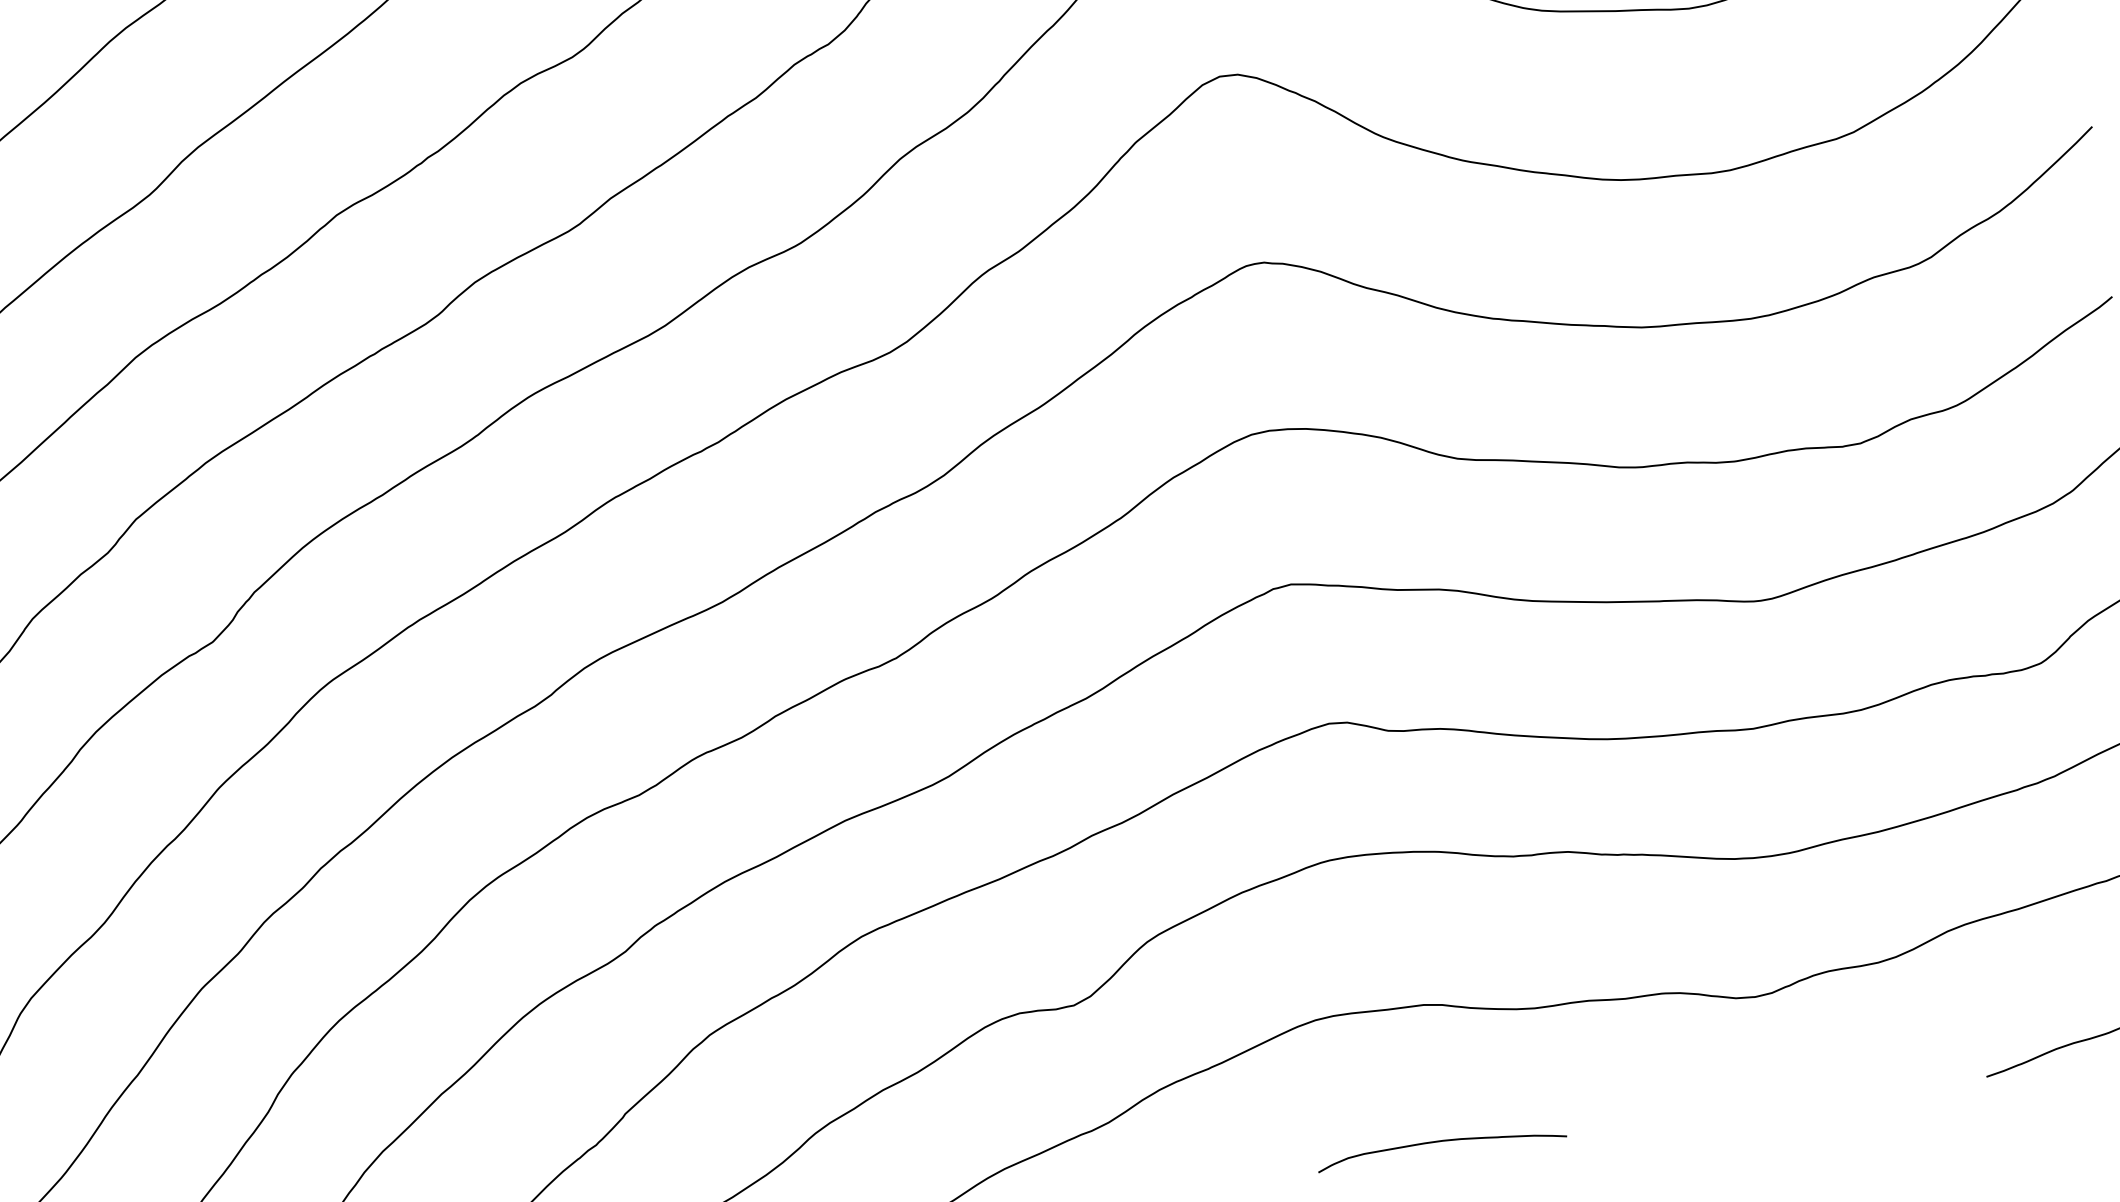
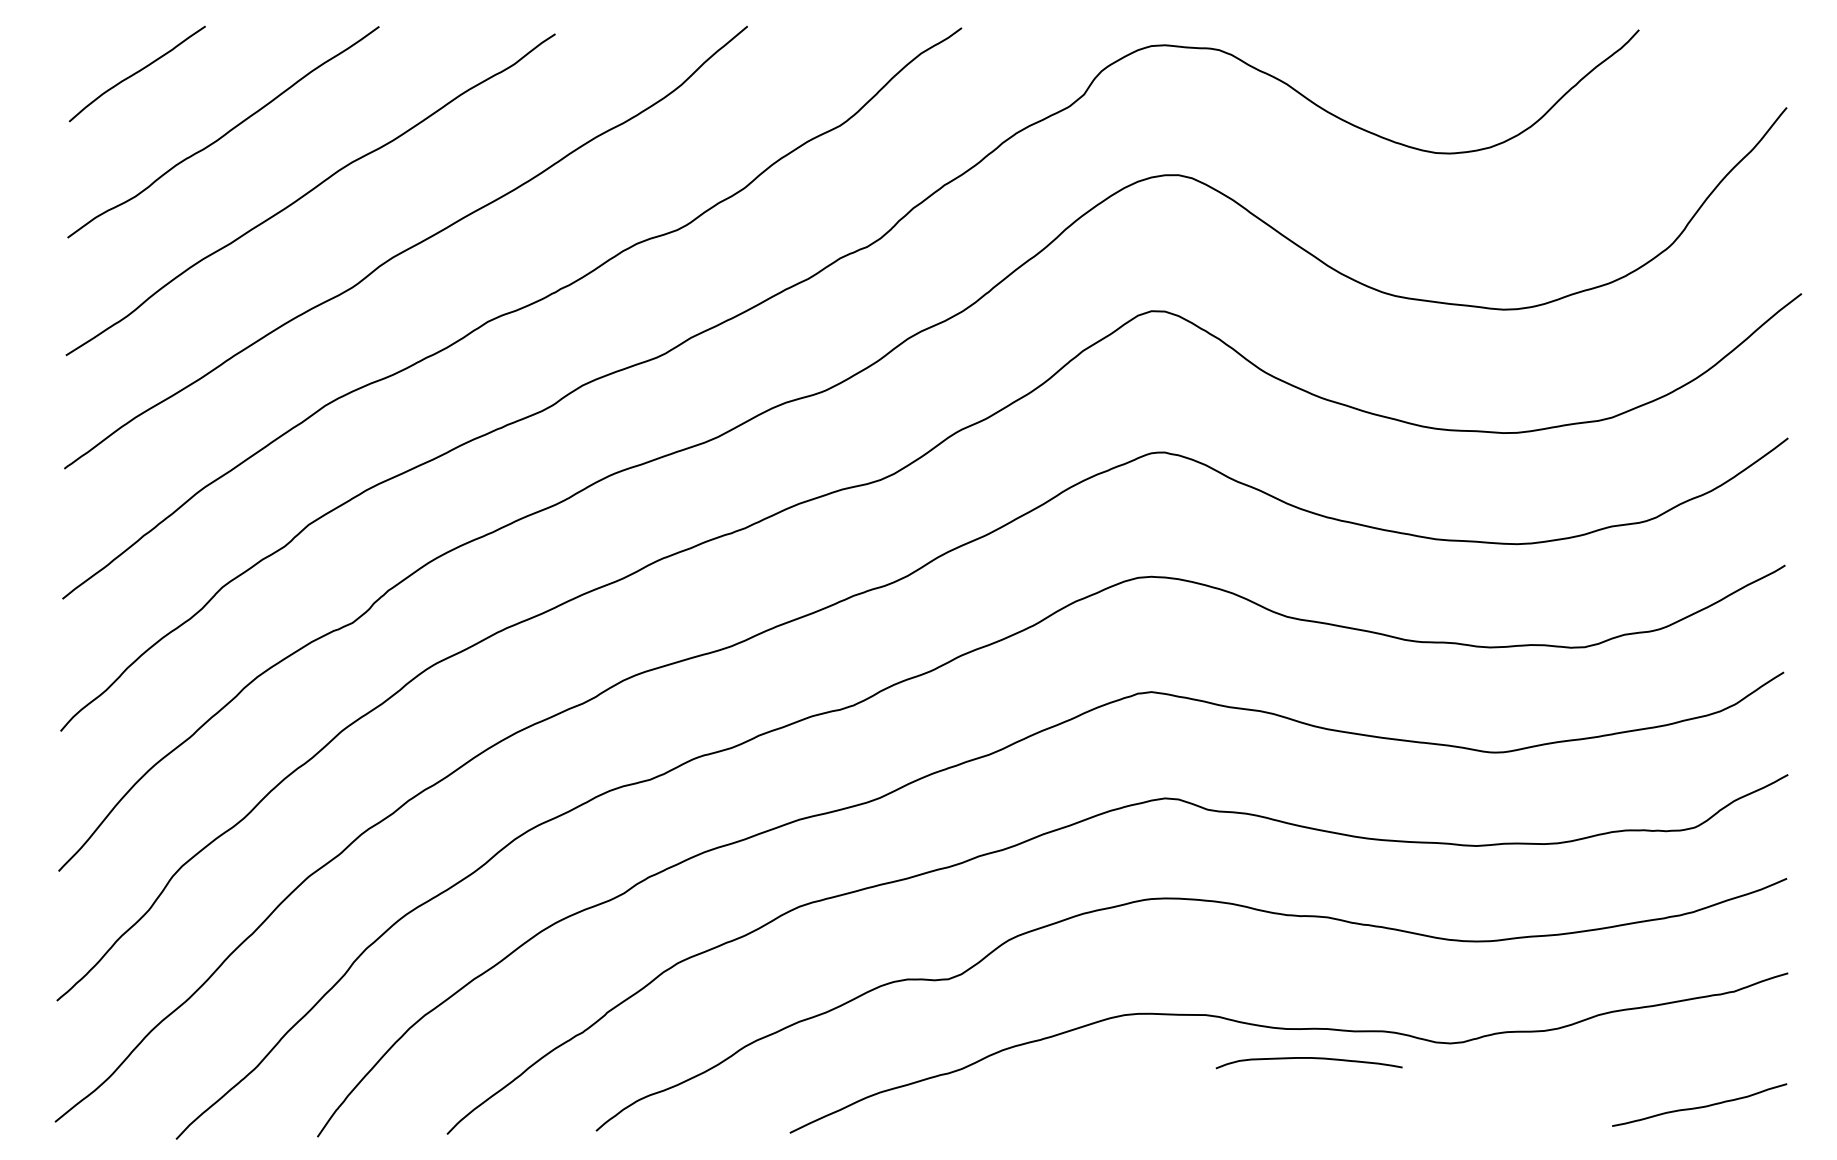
curve: (1440, 1141) -> (1308, 1058), moved

